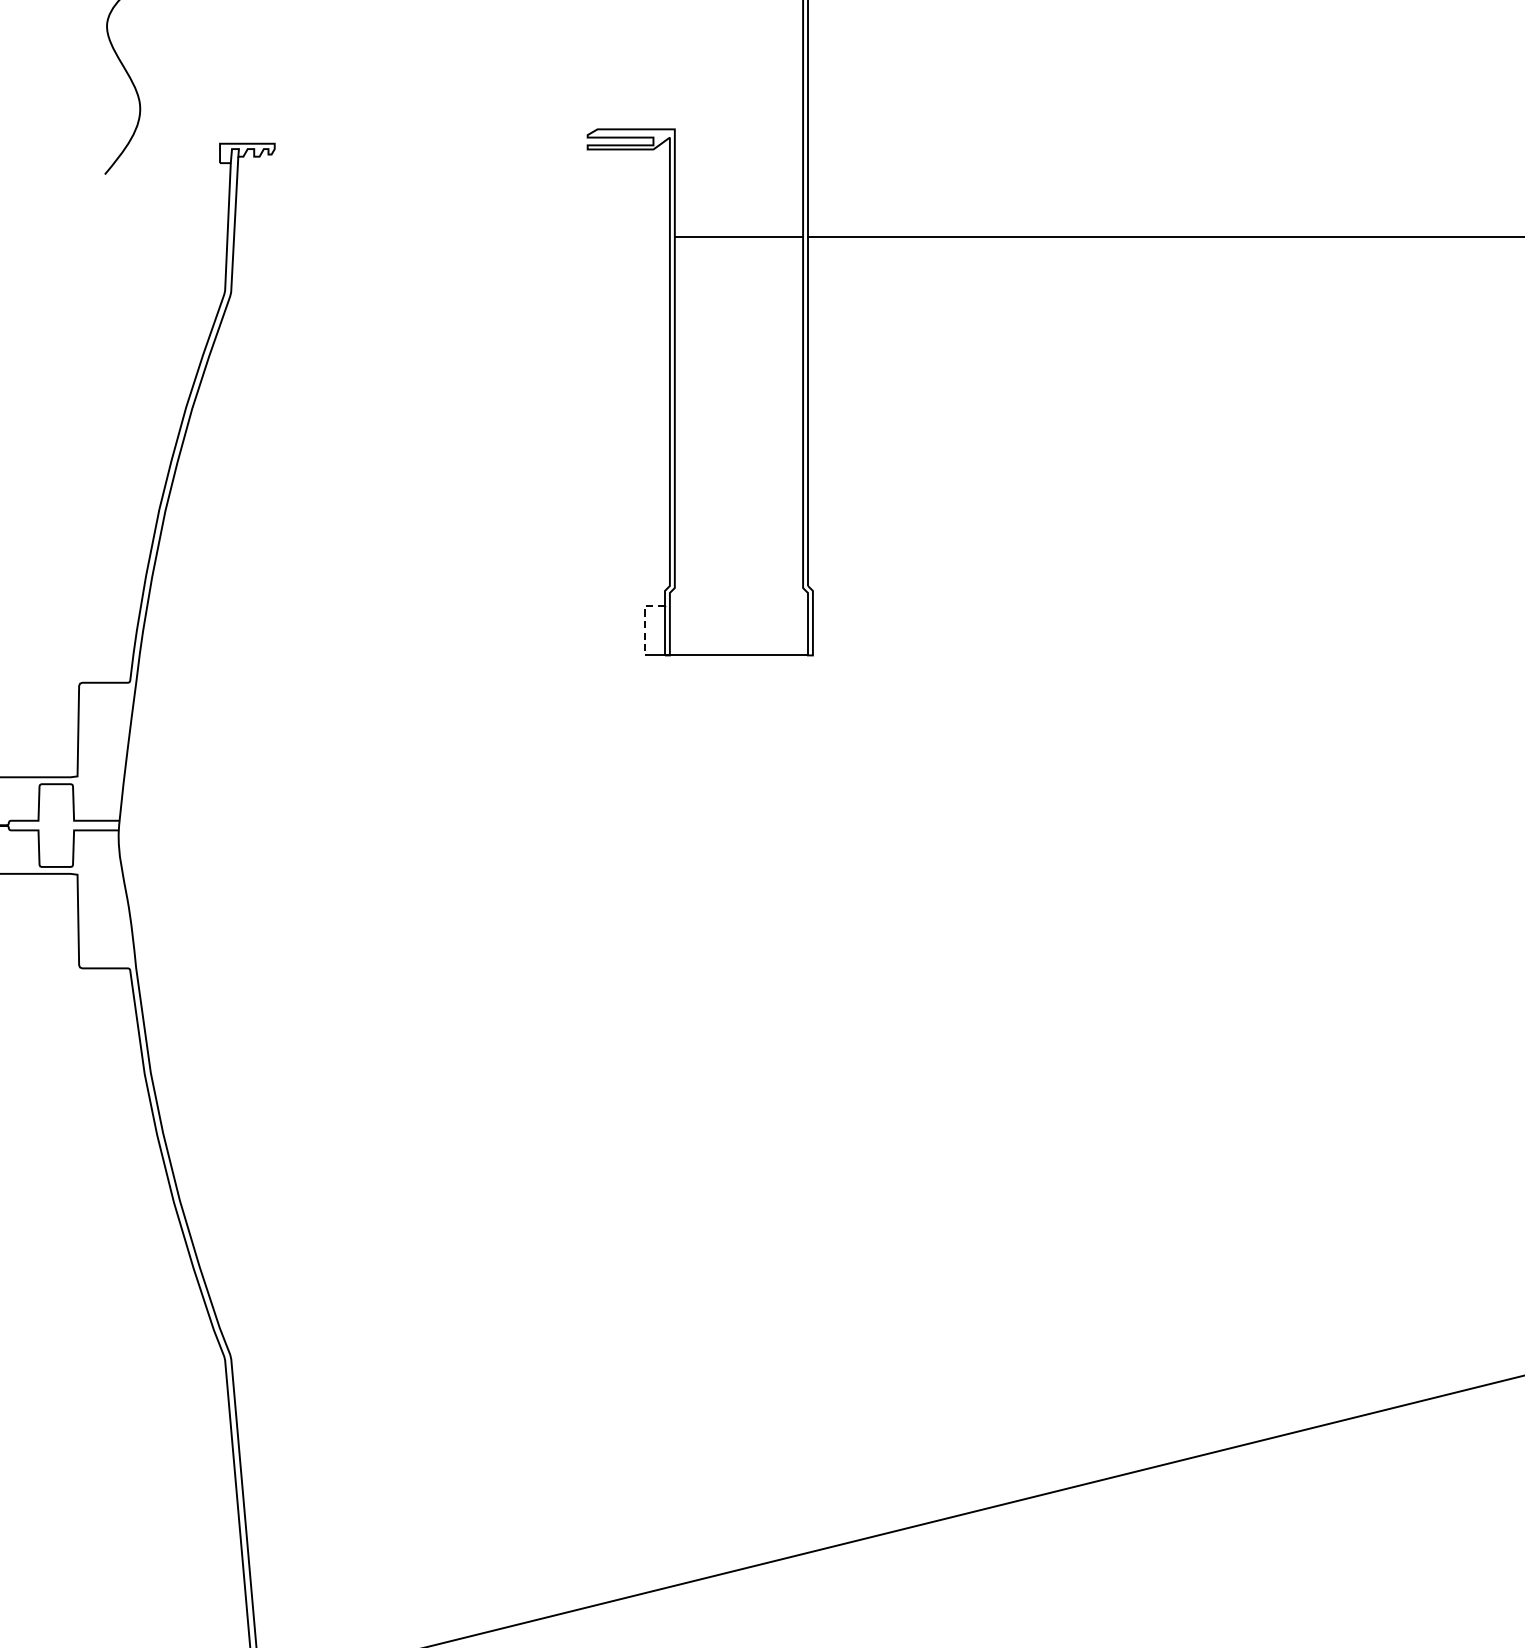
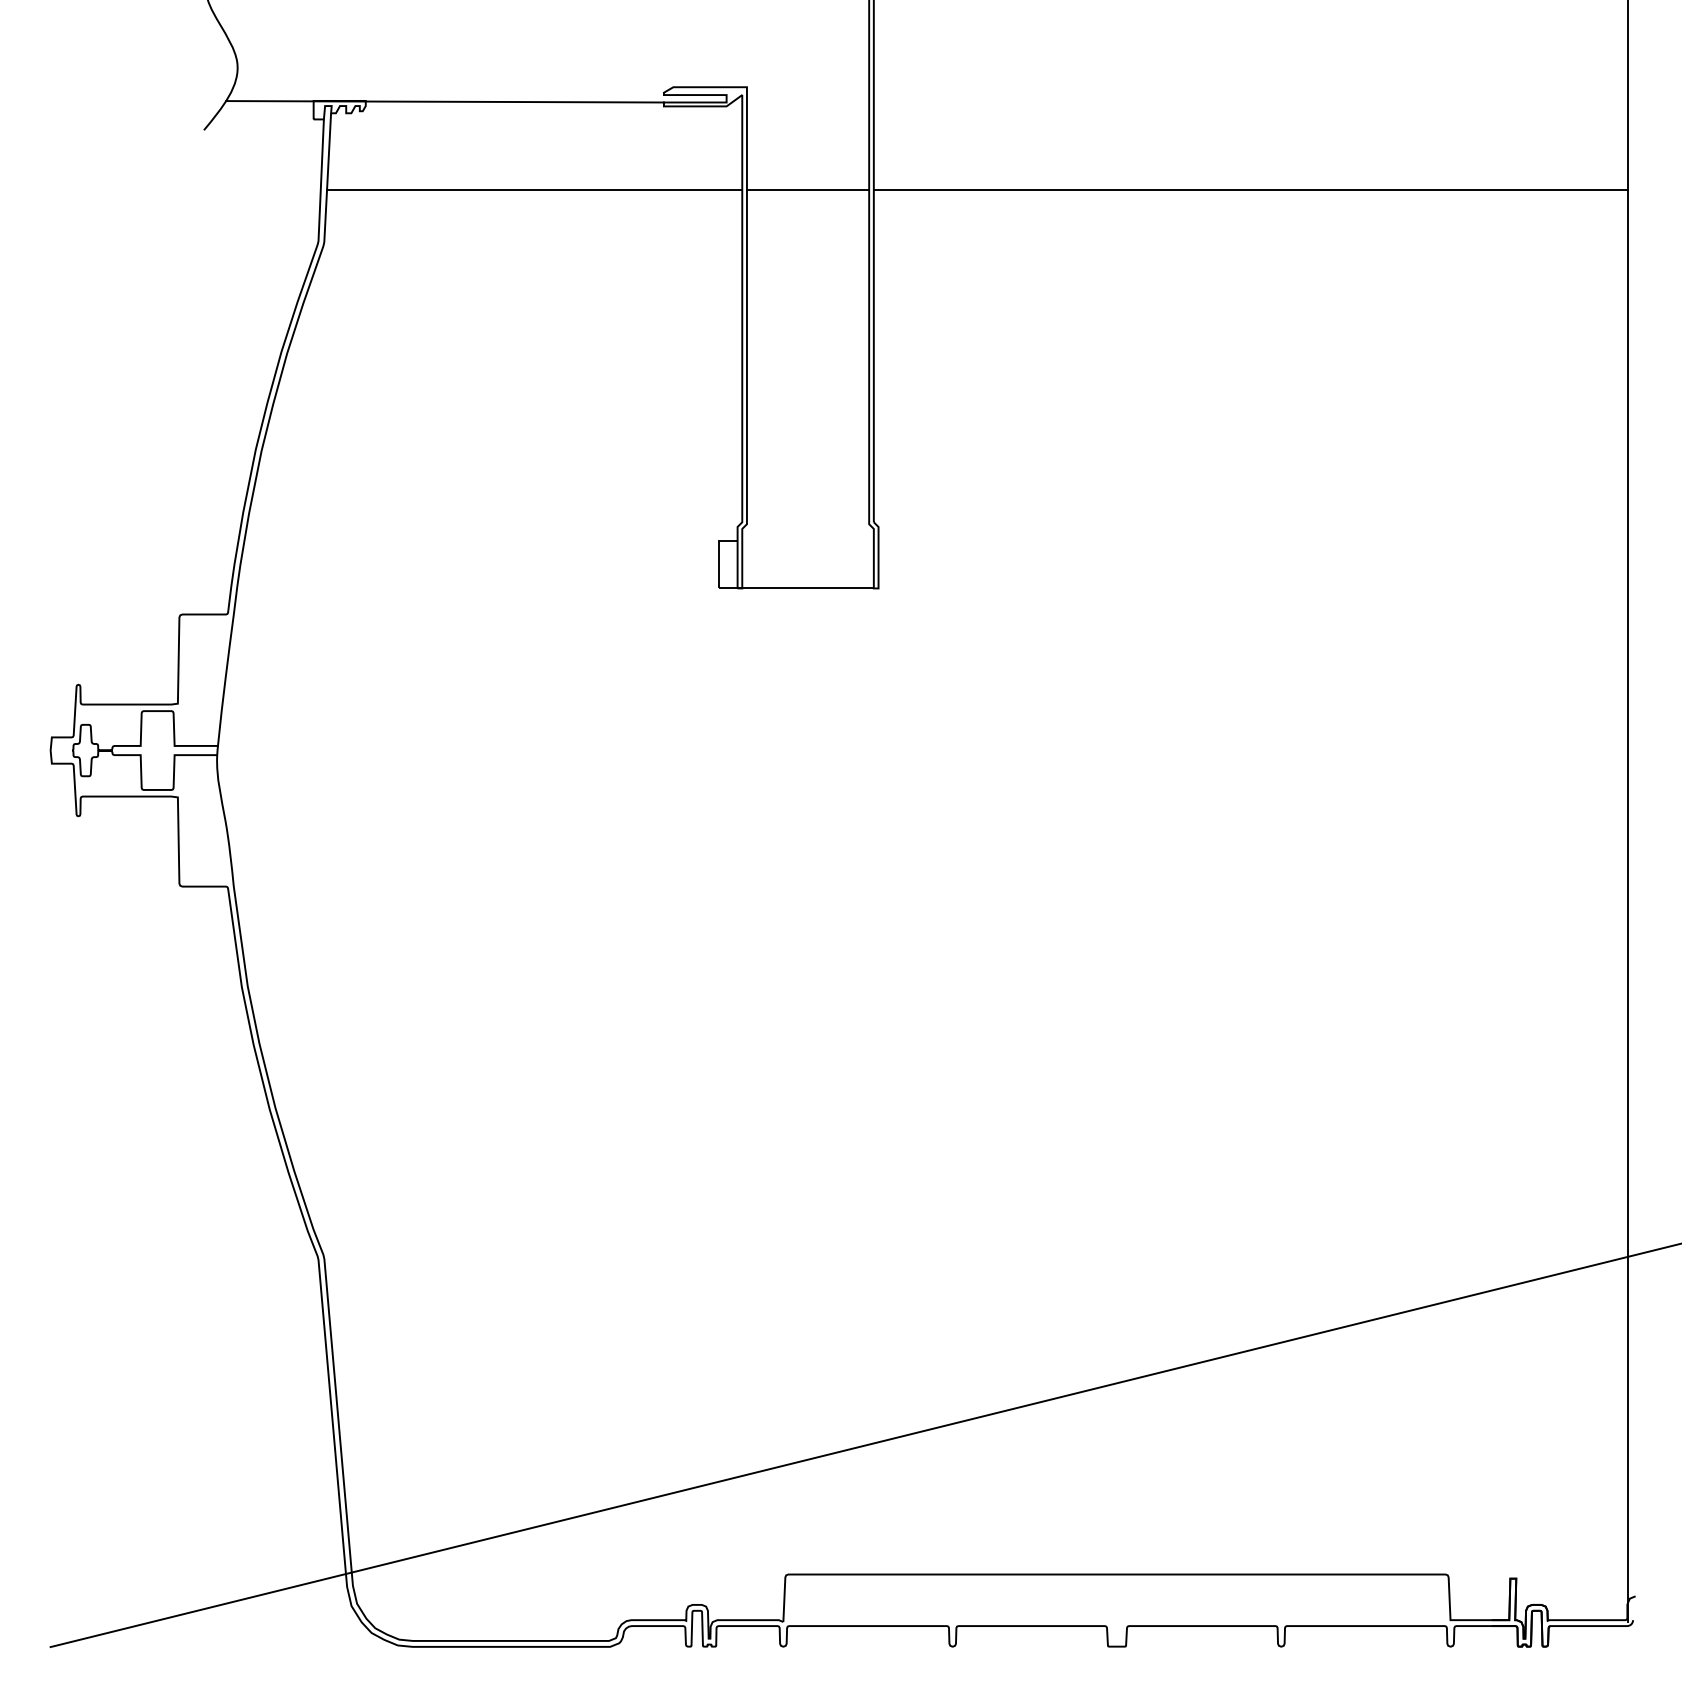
line: (357, 144) -> (444, 101), added
line: (451, 236) -> (534, 189), added
line: (644, 619) -> (718, 554), dashed -> solid

